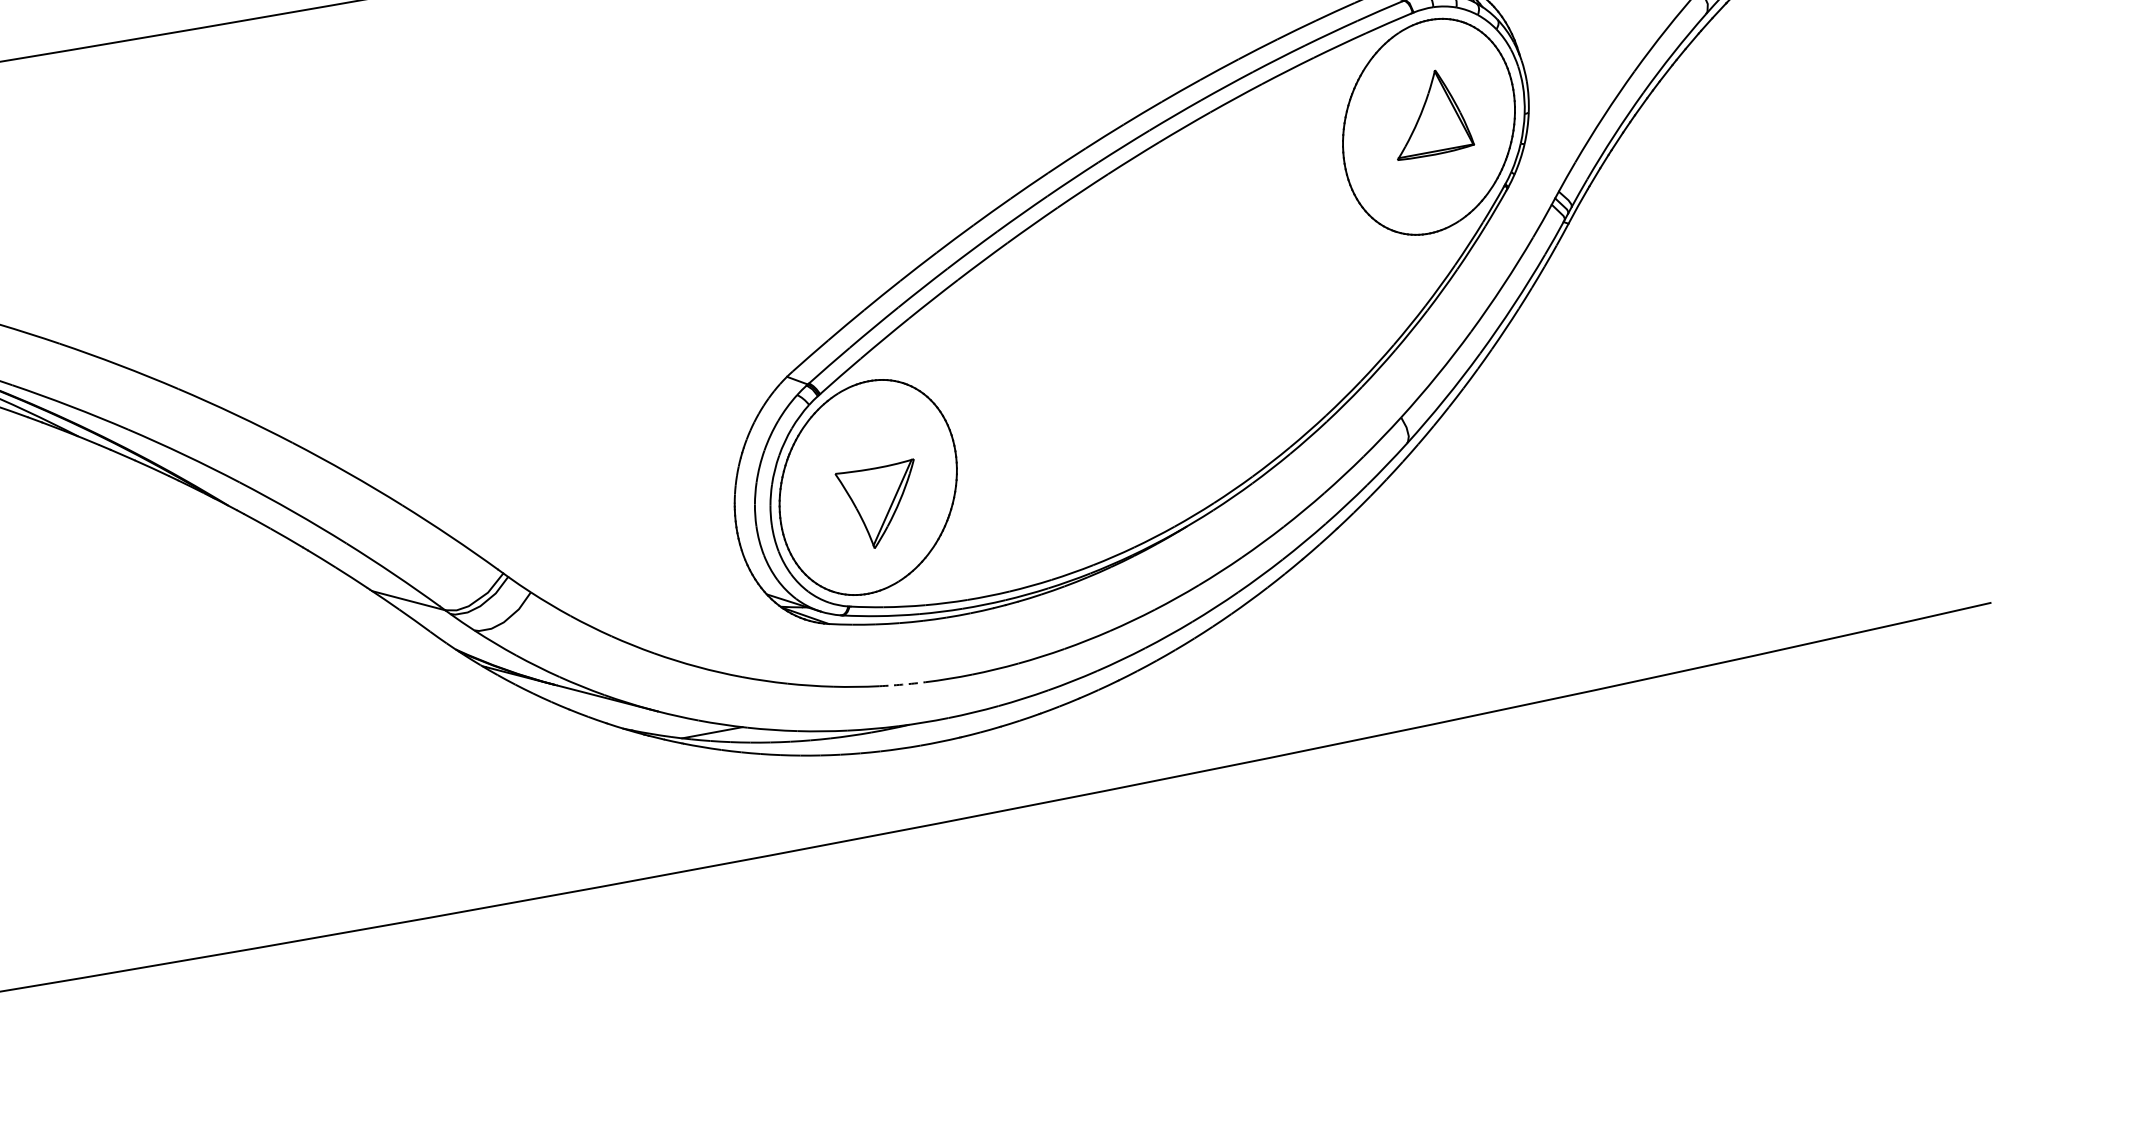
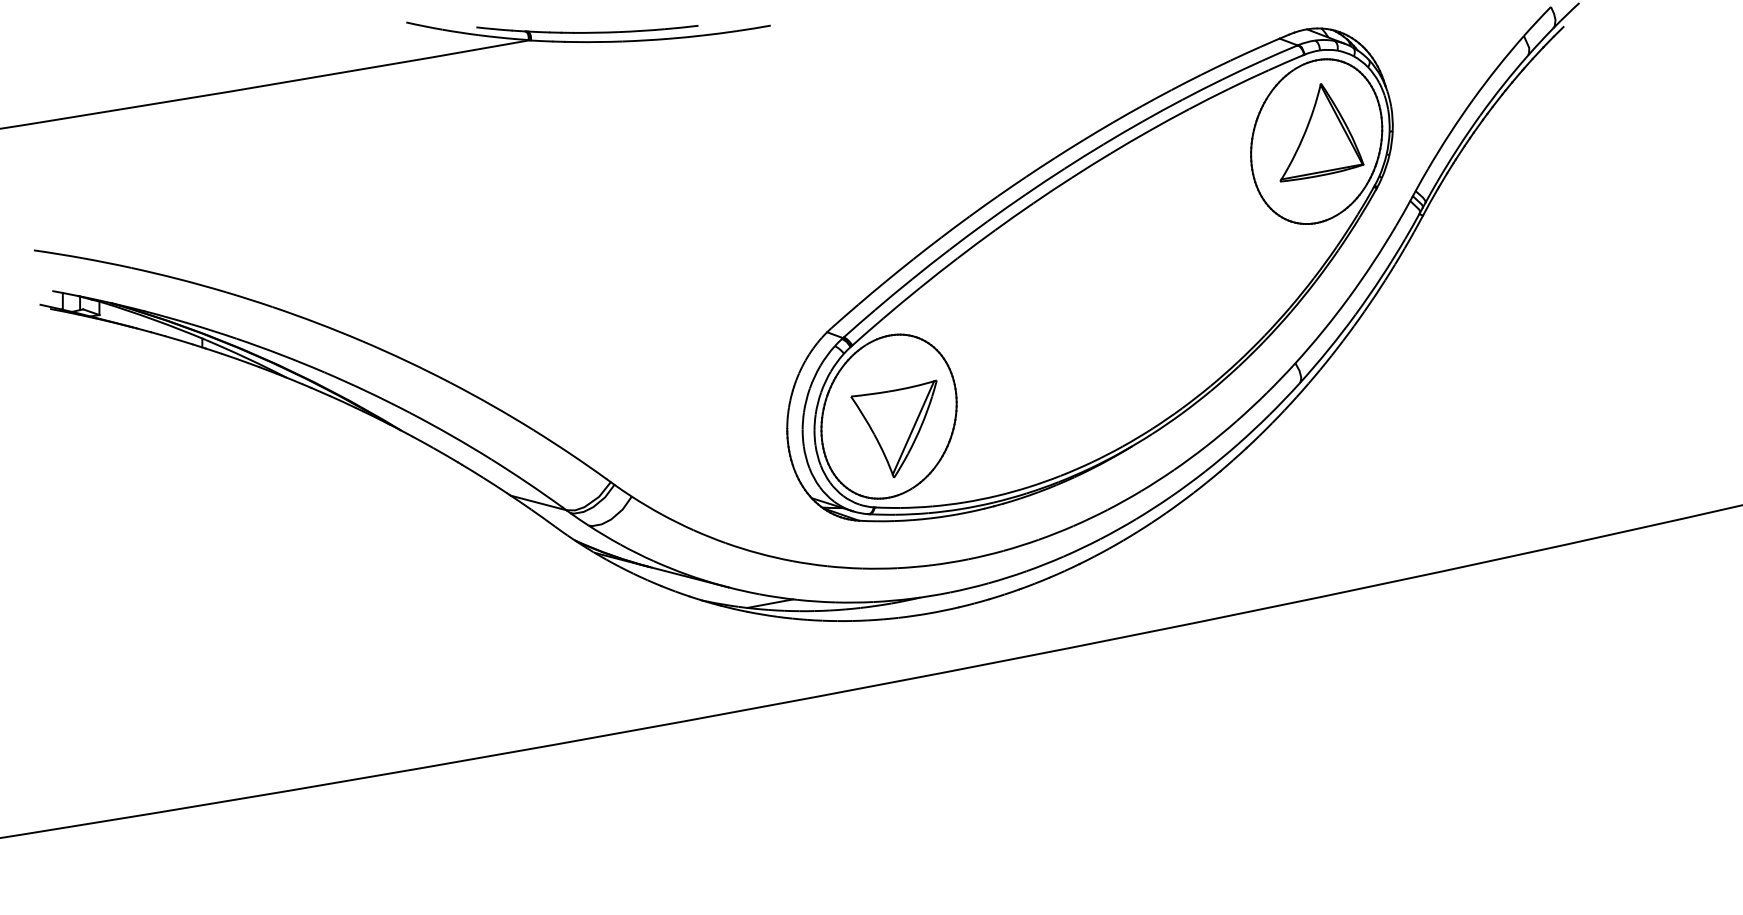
part: (1435, 114) -> (1321, 132), size x1.43
part: (874, 503) -> (893, 428), size x1.43
arc: (902, 684) -> (915, 566), dashed -> solid

